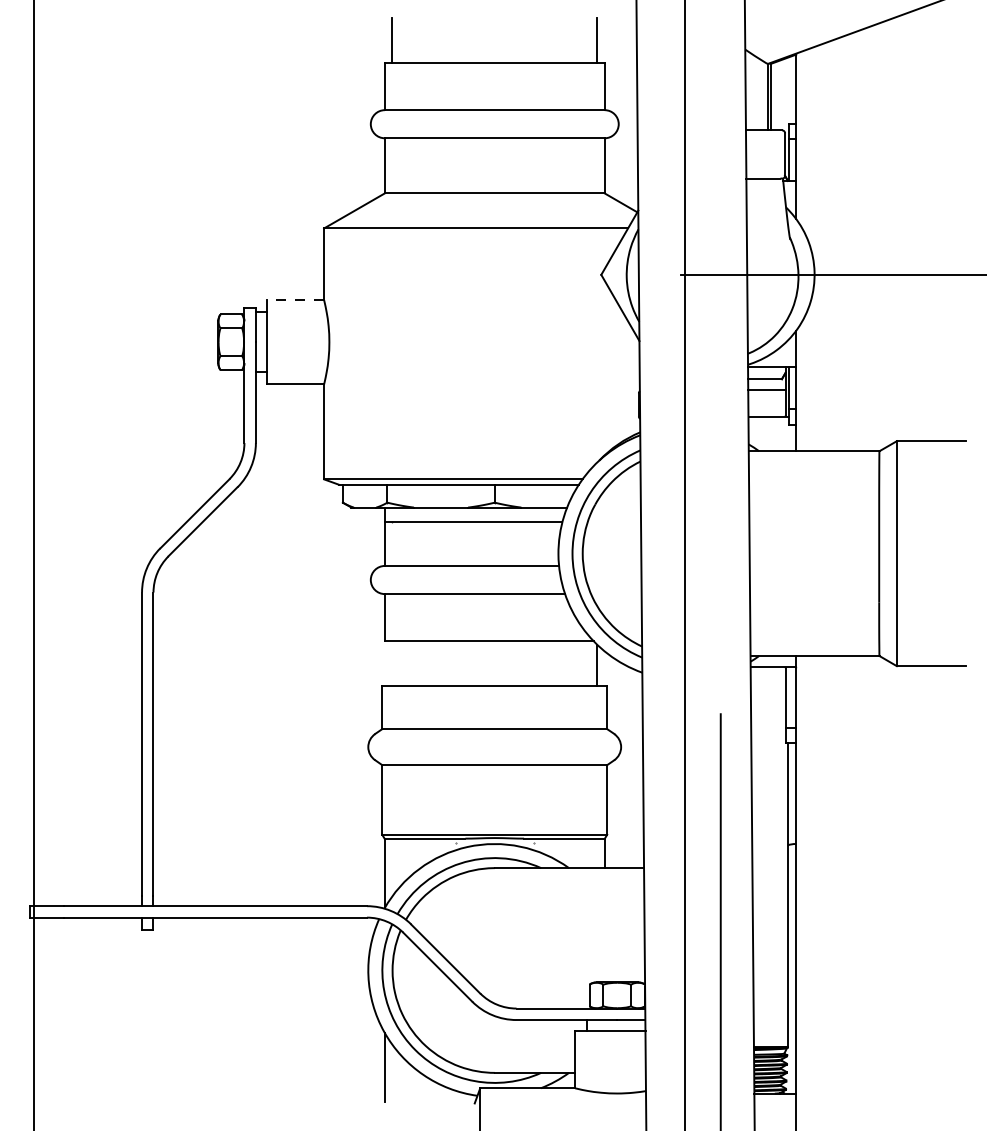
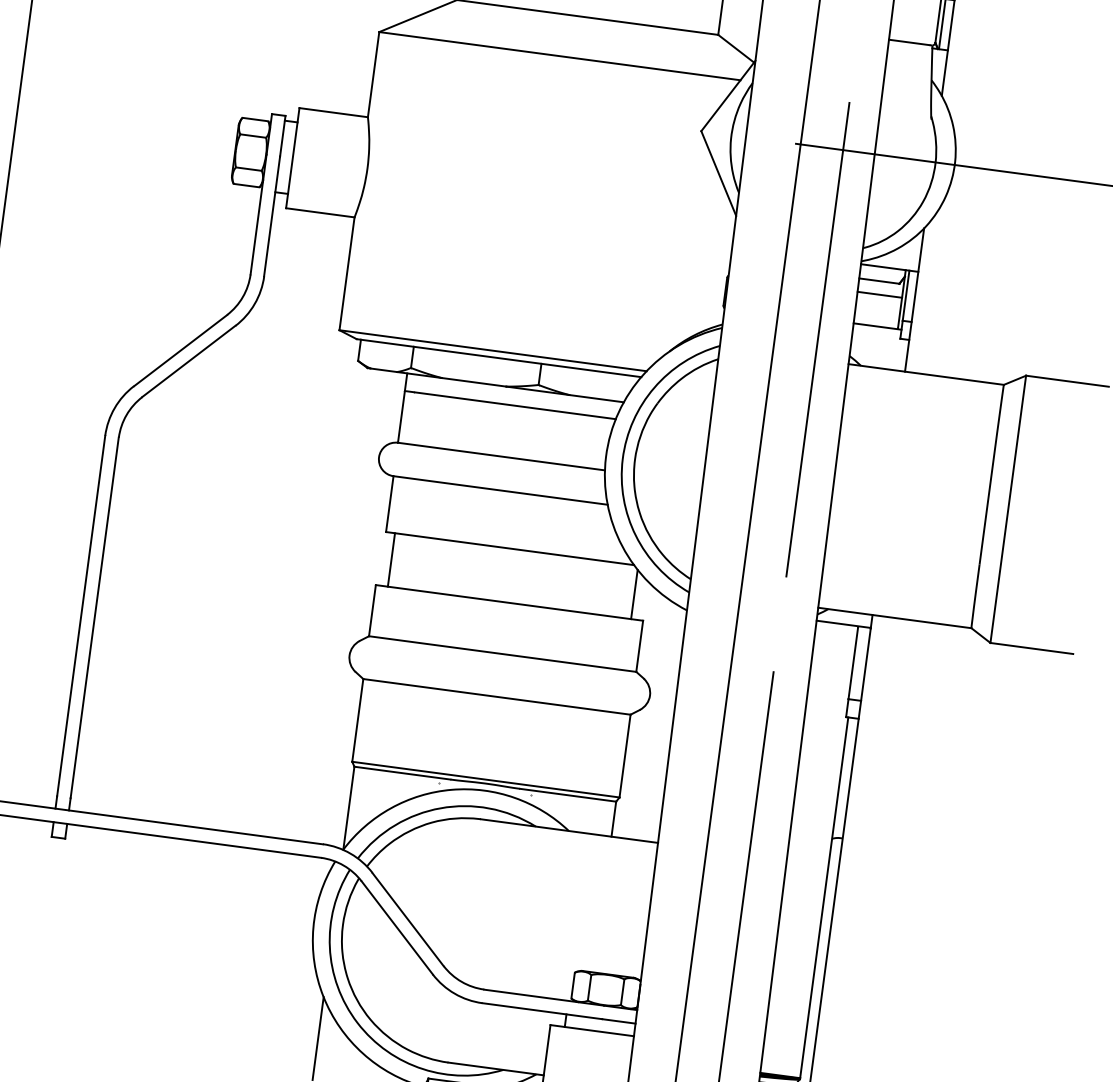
line: (295, 300) -> (333, 113), dashed -> solid
line: (720, 434) -> (817, 339), added
line: (392, 663) -> (391, 559), added

